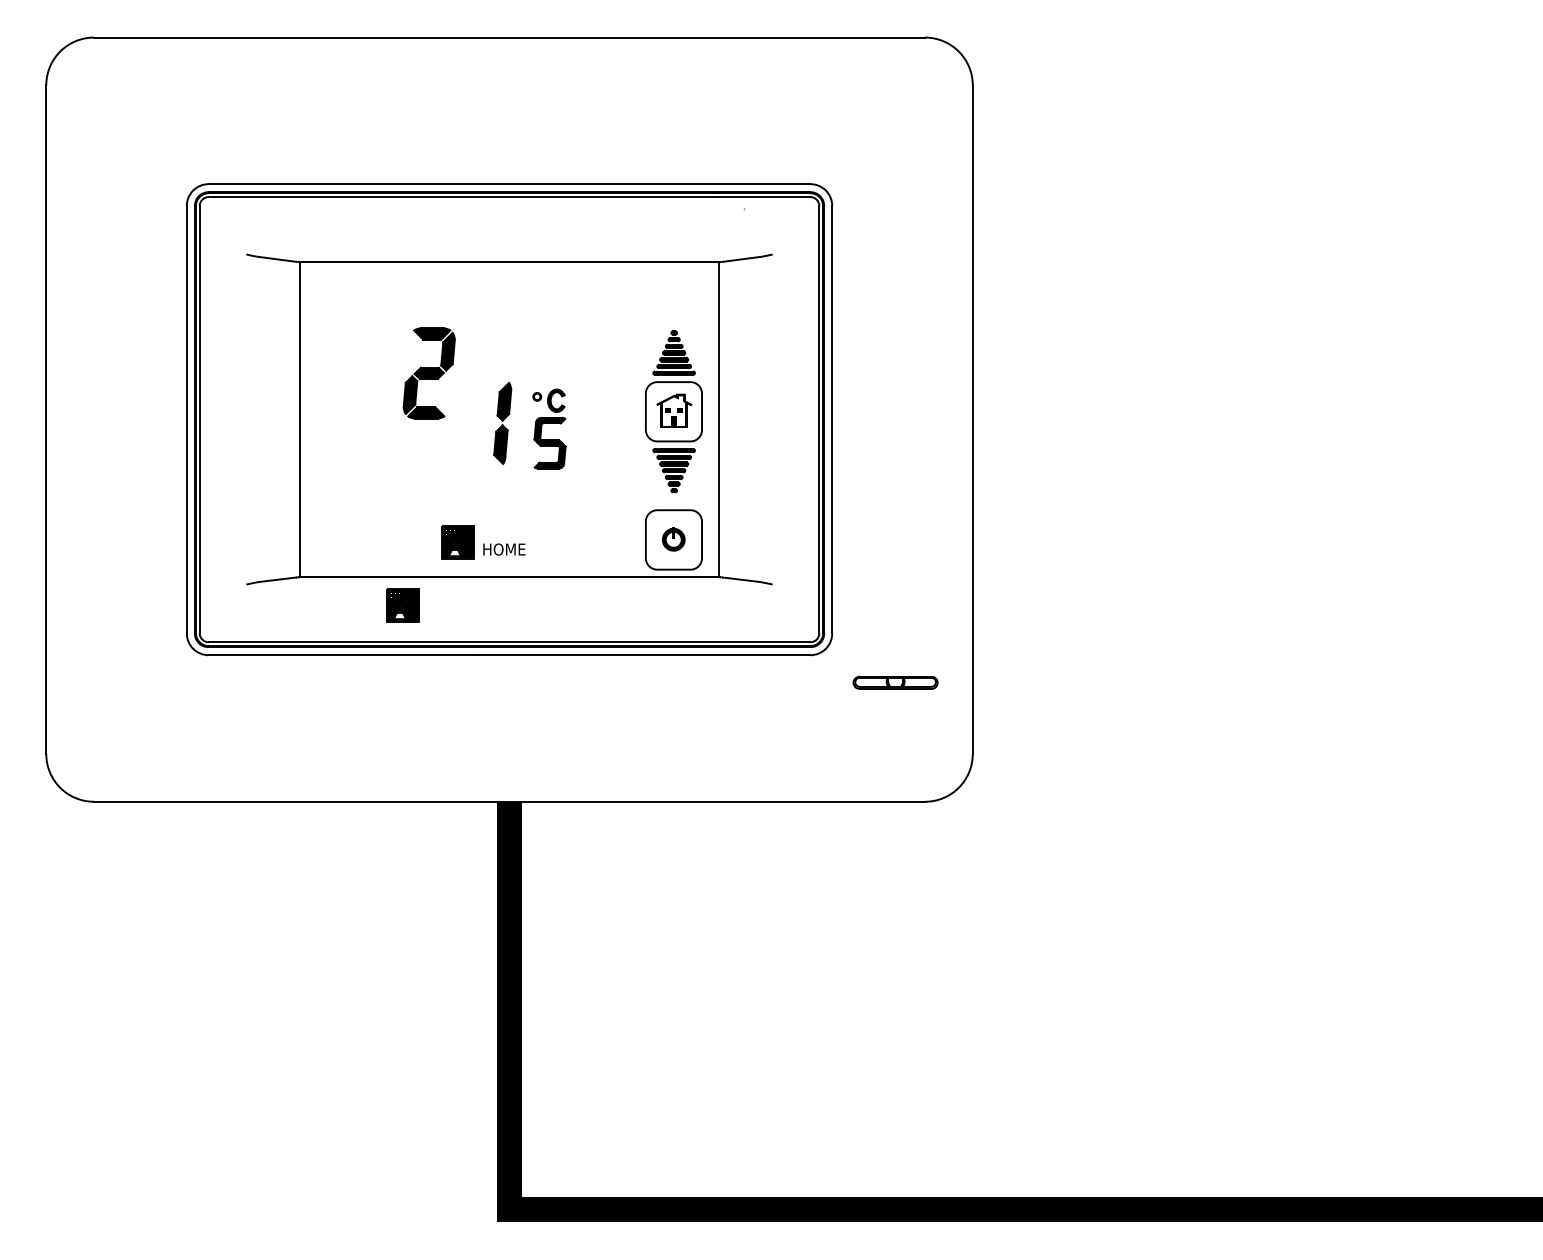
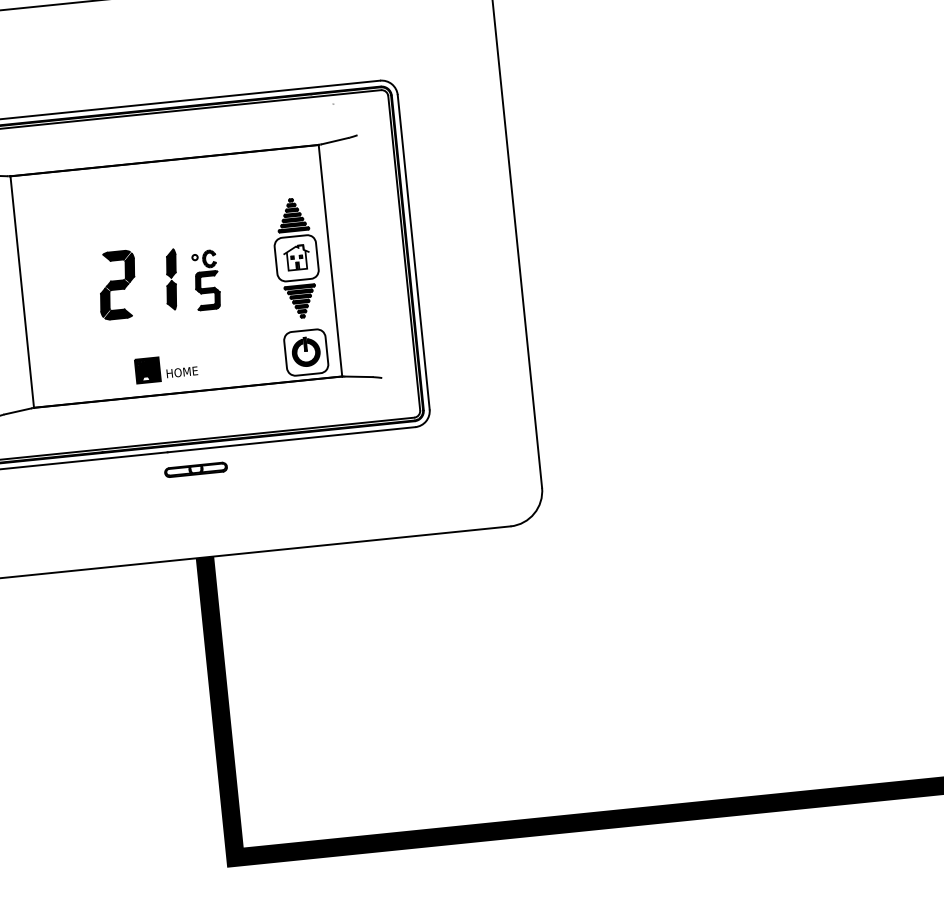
part: (428, 373) -> (117, 285), moved
part: (673, 539) -> (305, 352), size x1.67
part: (402, 605) -> (111, 421), removed
part: (895, 682) -> (195, 469), moved

